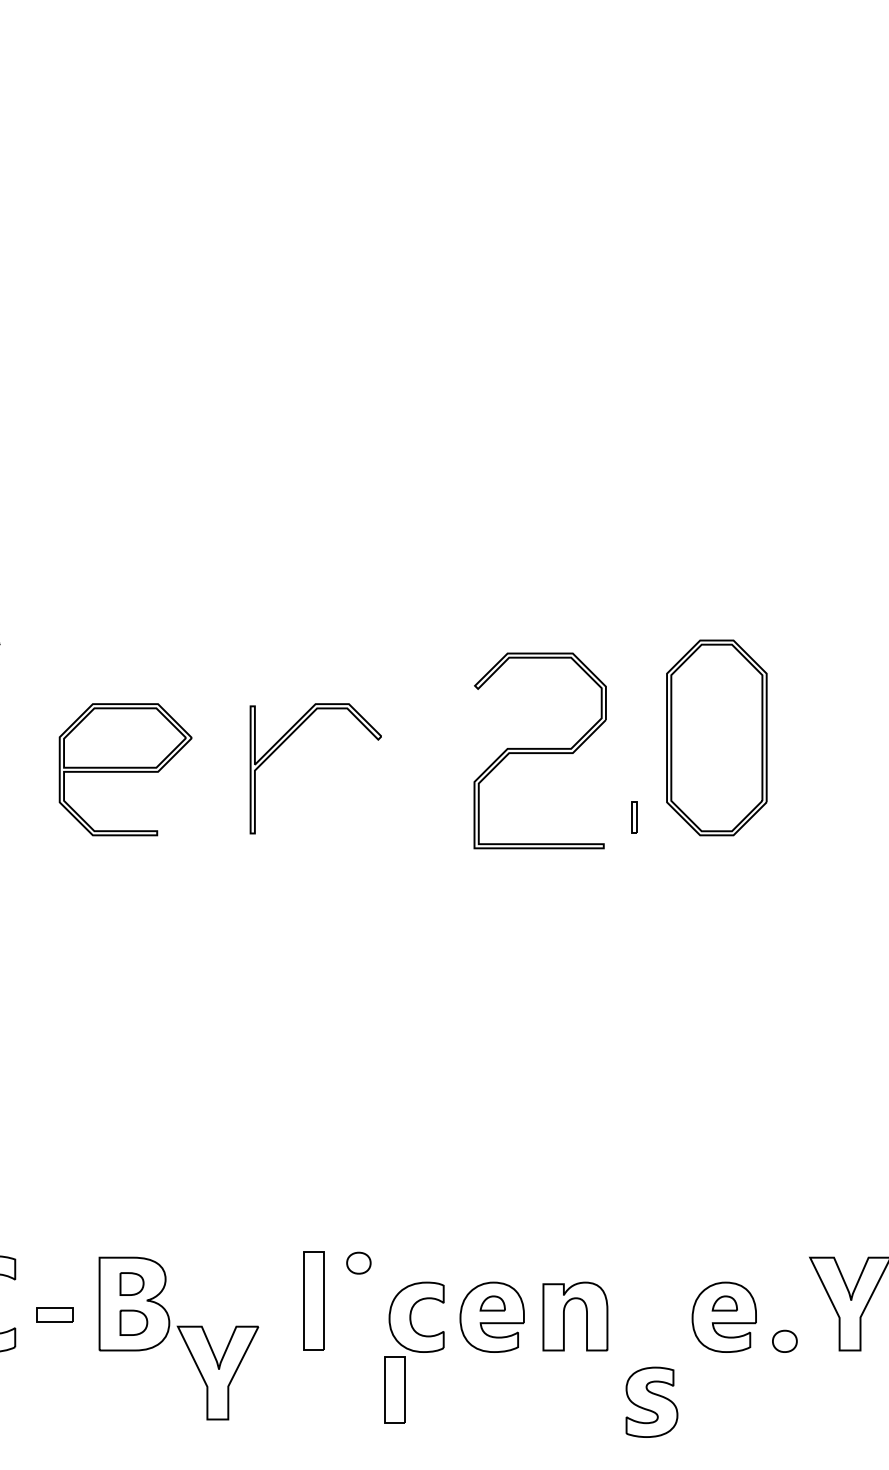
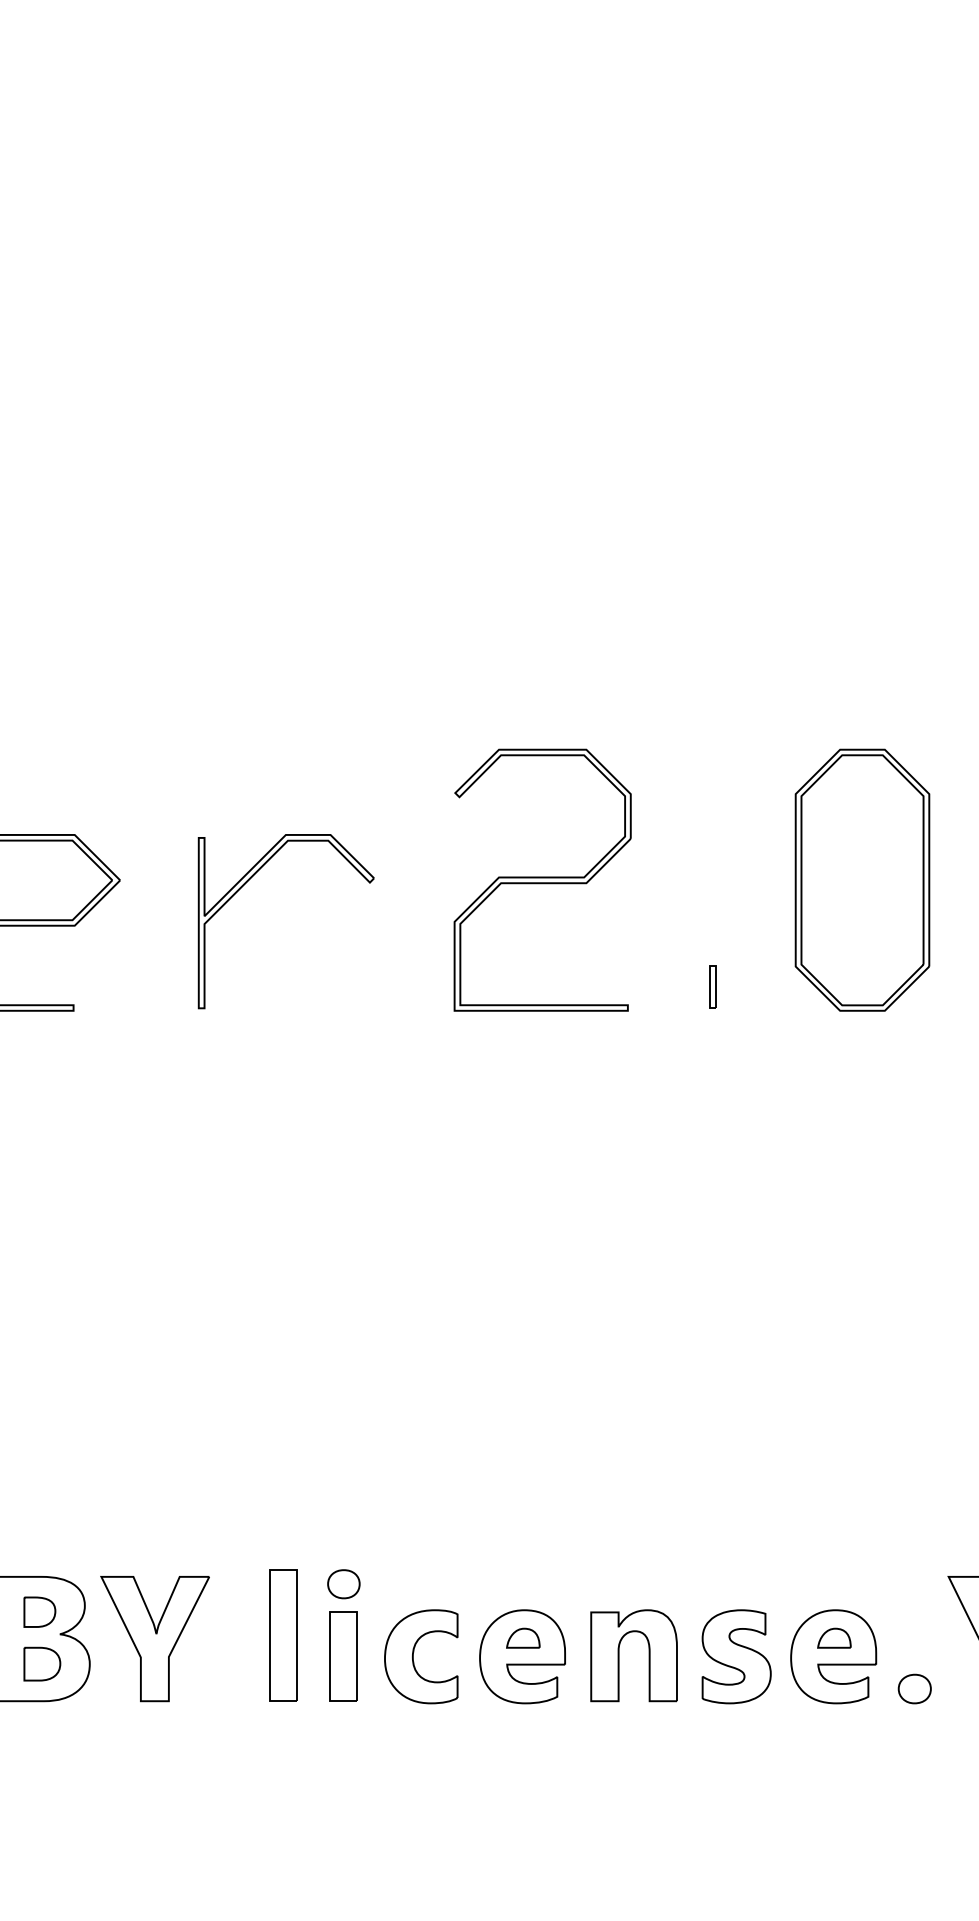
part: (716, 737) -> (862, 879), moved
part: (539, 750) -> (541, 879), moved
part: (217, 1372) -> (154, 1638), moved
part: (394, 1389) -> (343, 1655), moved
part: (651, 1401) -> (736, 1655), moved

